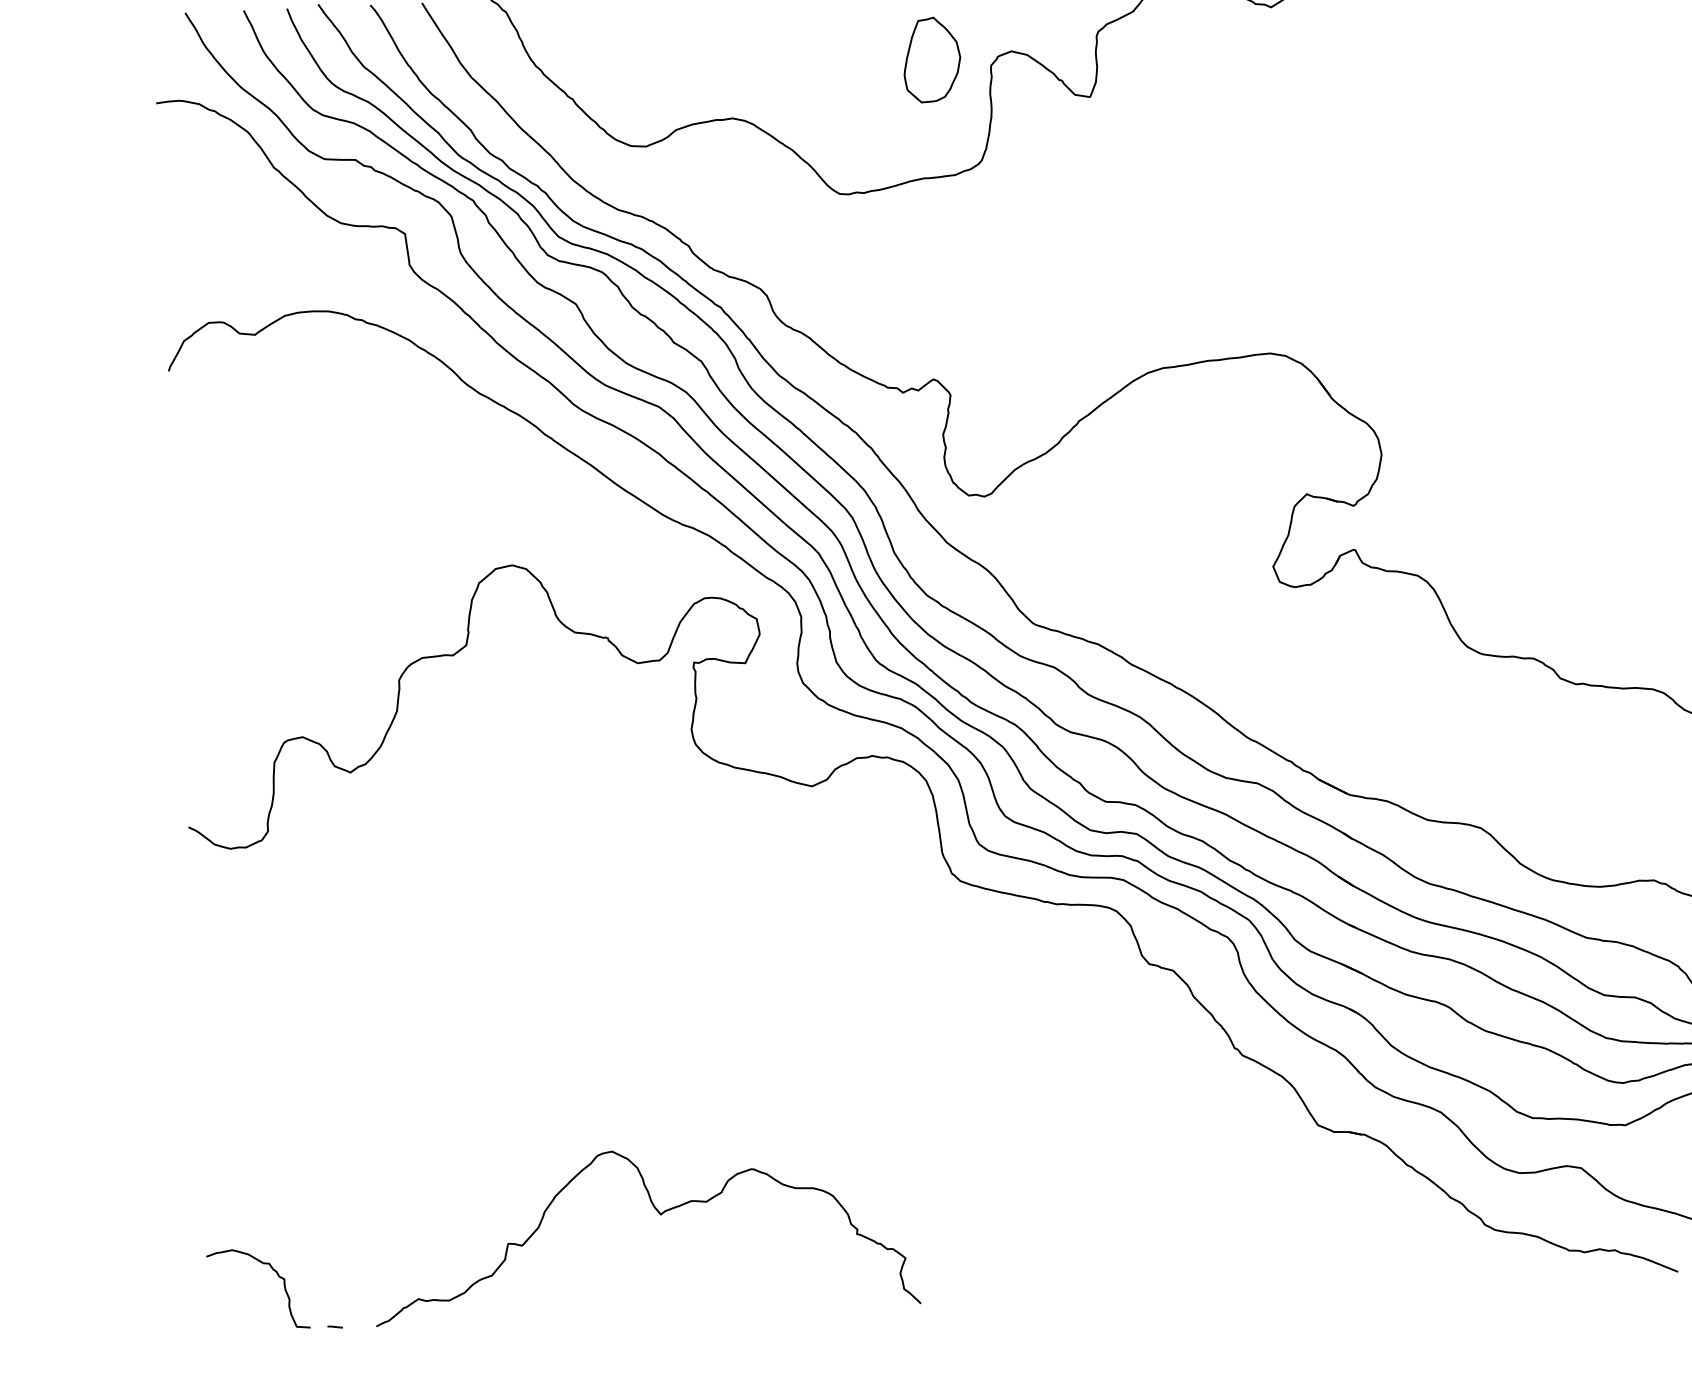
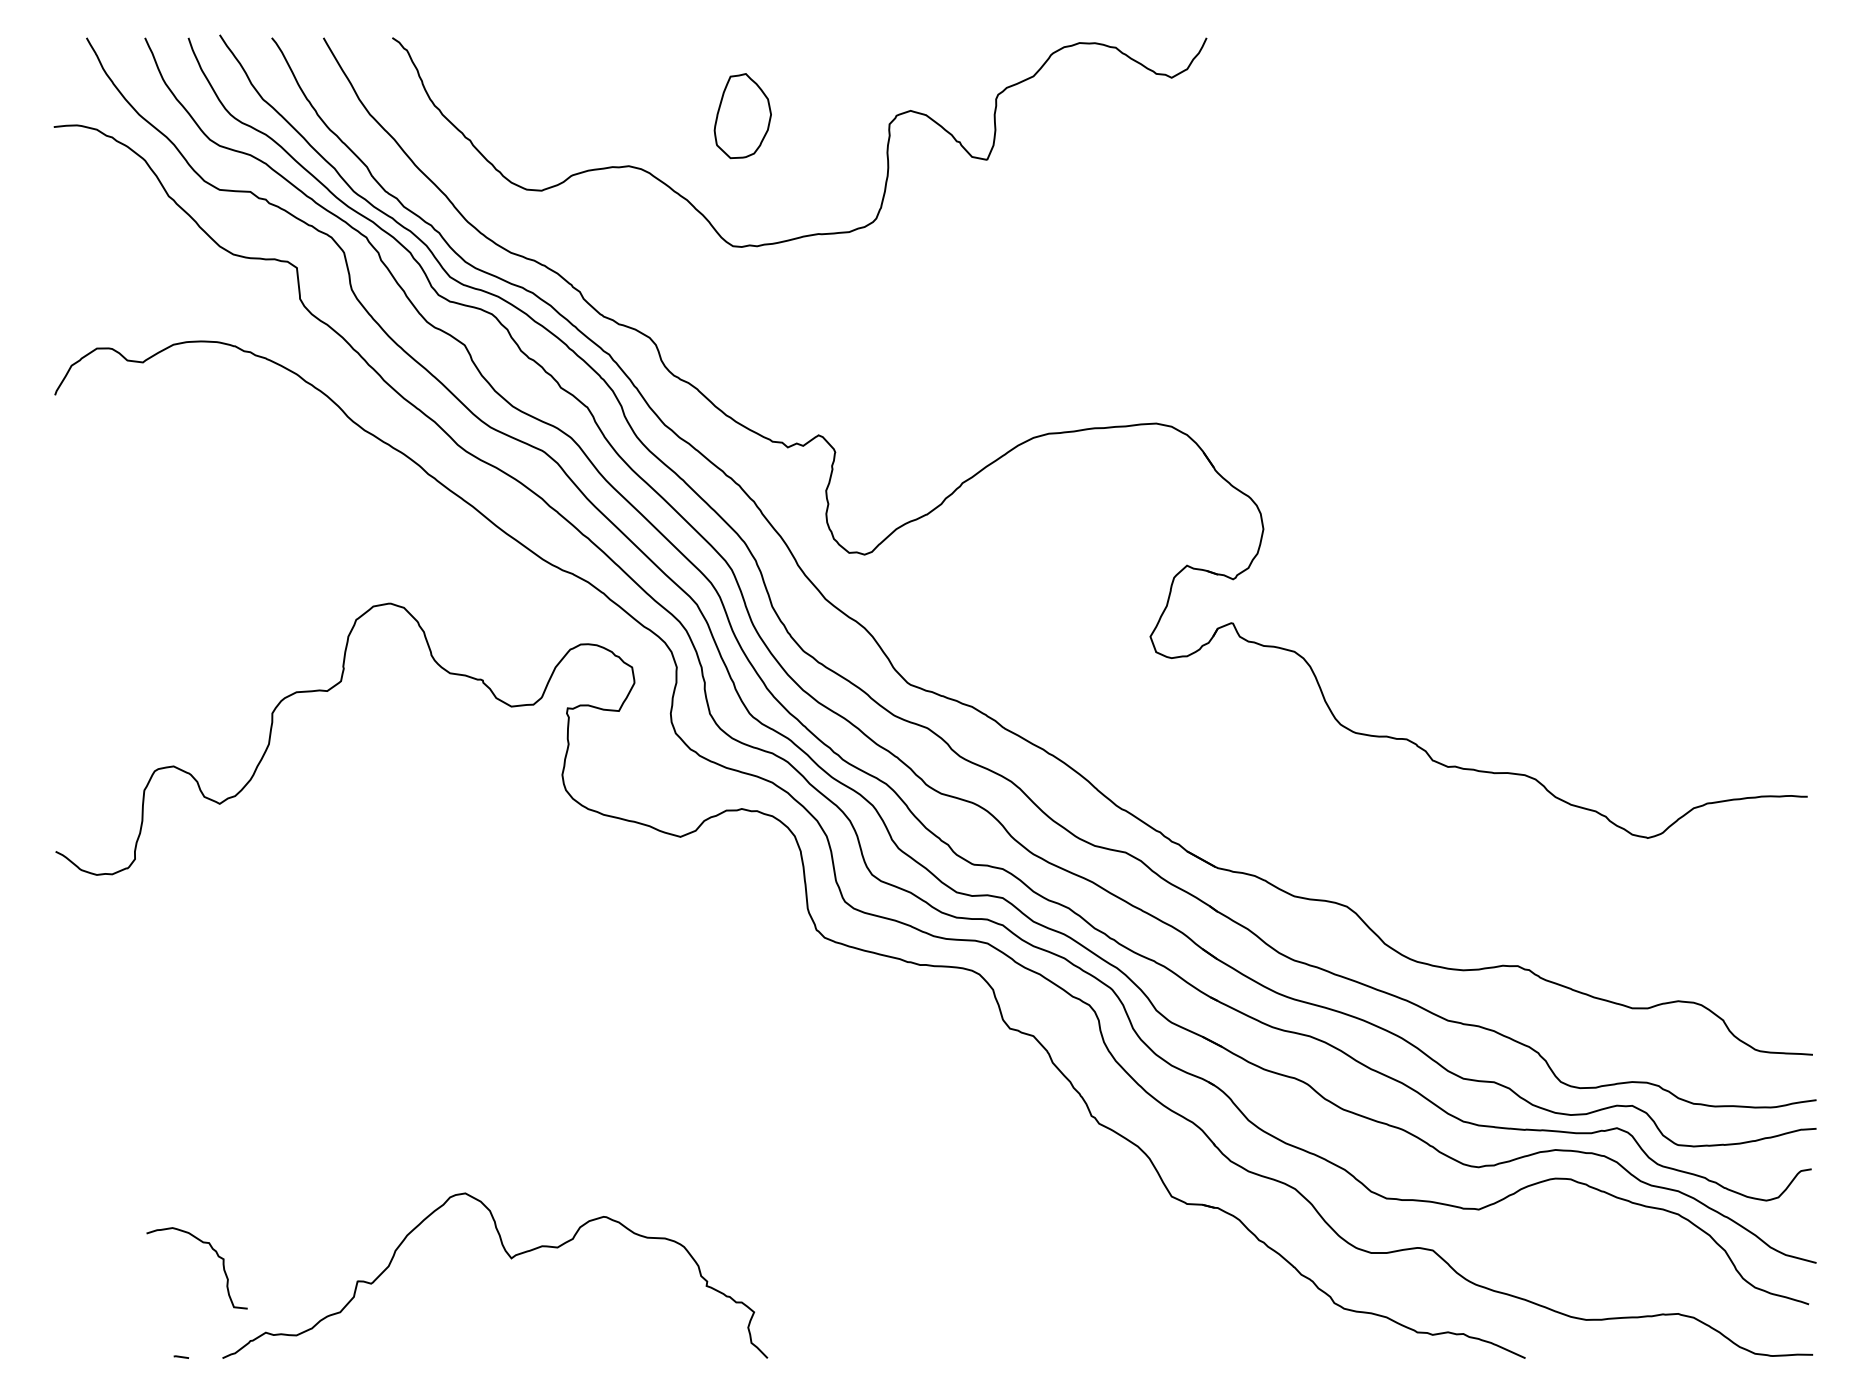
part: (931, 60) -> (742, 116), moved
curve: (278, 1276) -> (217, 1256), moved

